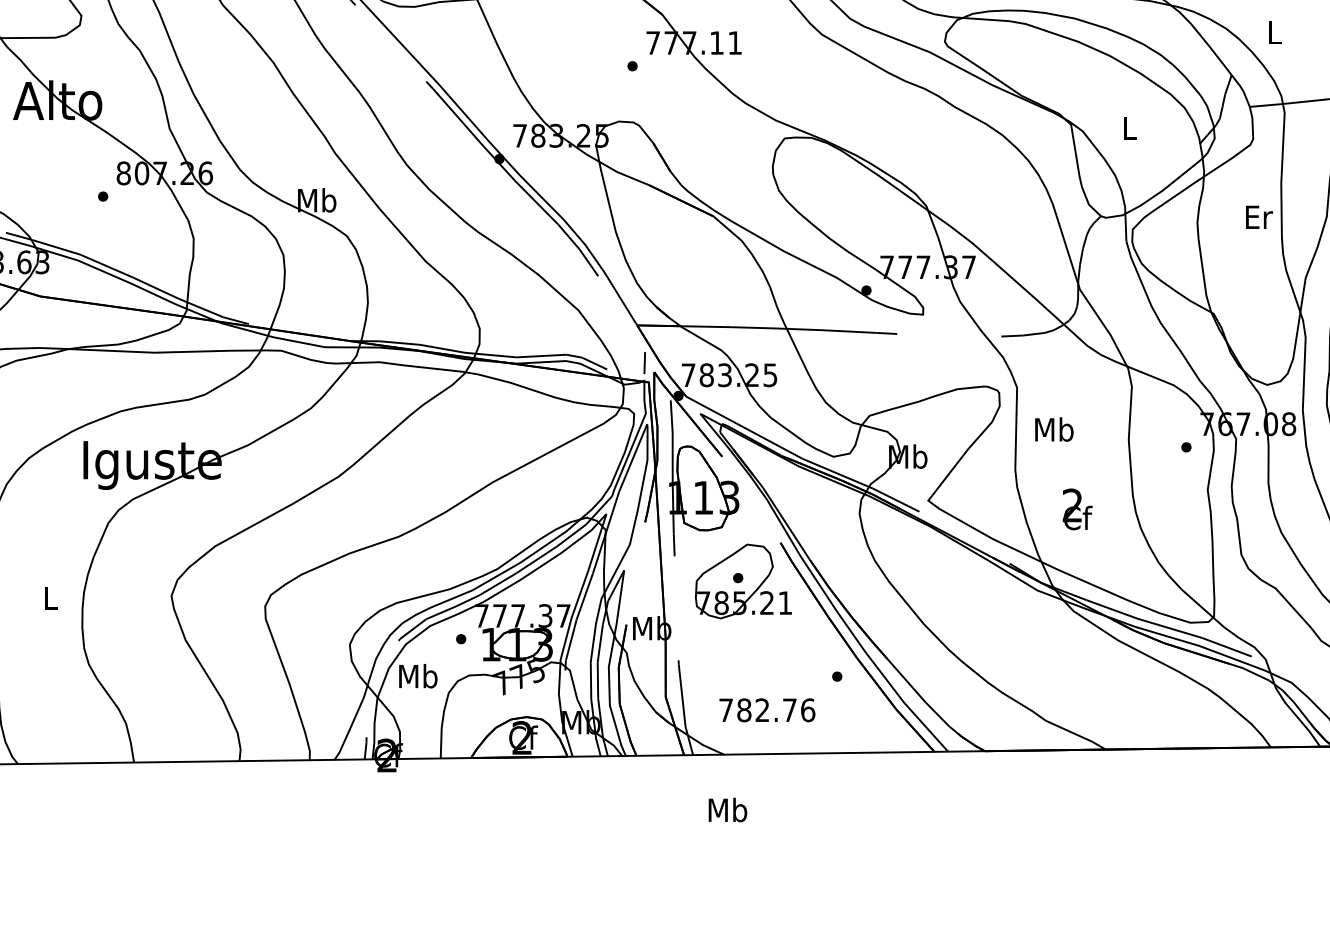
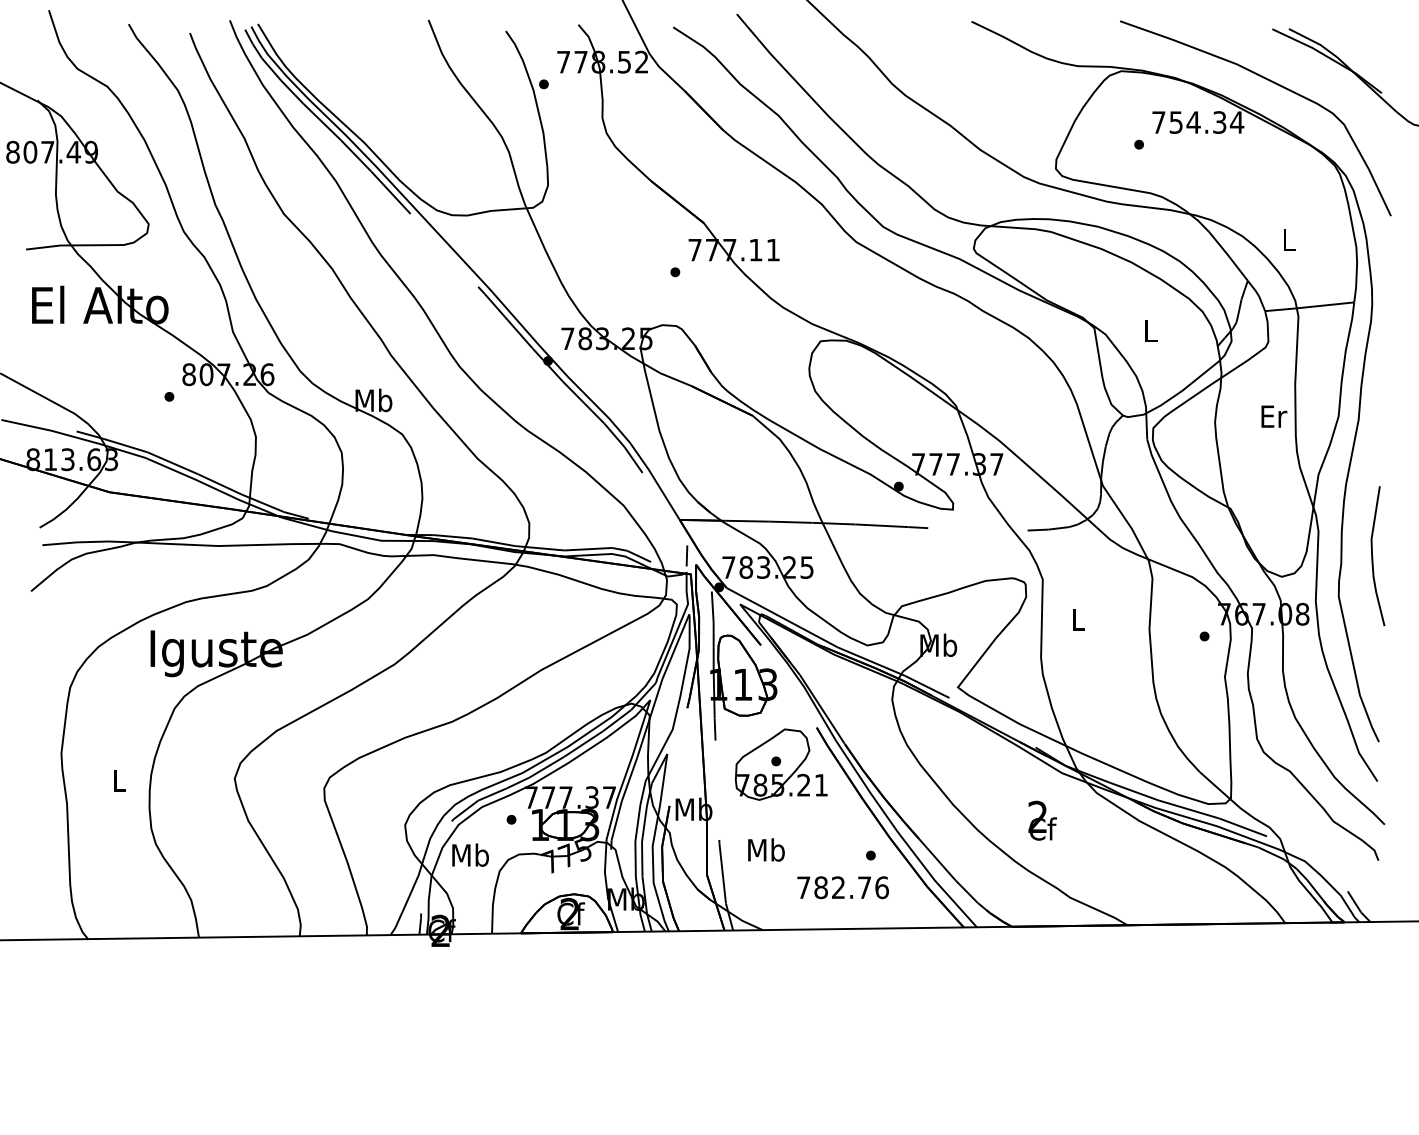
text: (1054, 429) -> (1078, 619), Mb -> L
text: (1077, 509) -> (1042, 820), moved
text: (766, 710) -> (842, 887), moved
text: (727, 809) -> (766, 849), moved

